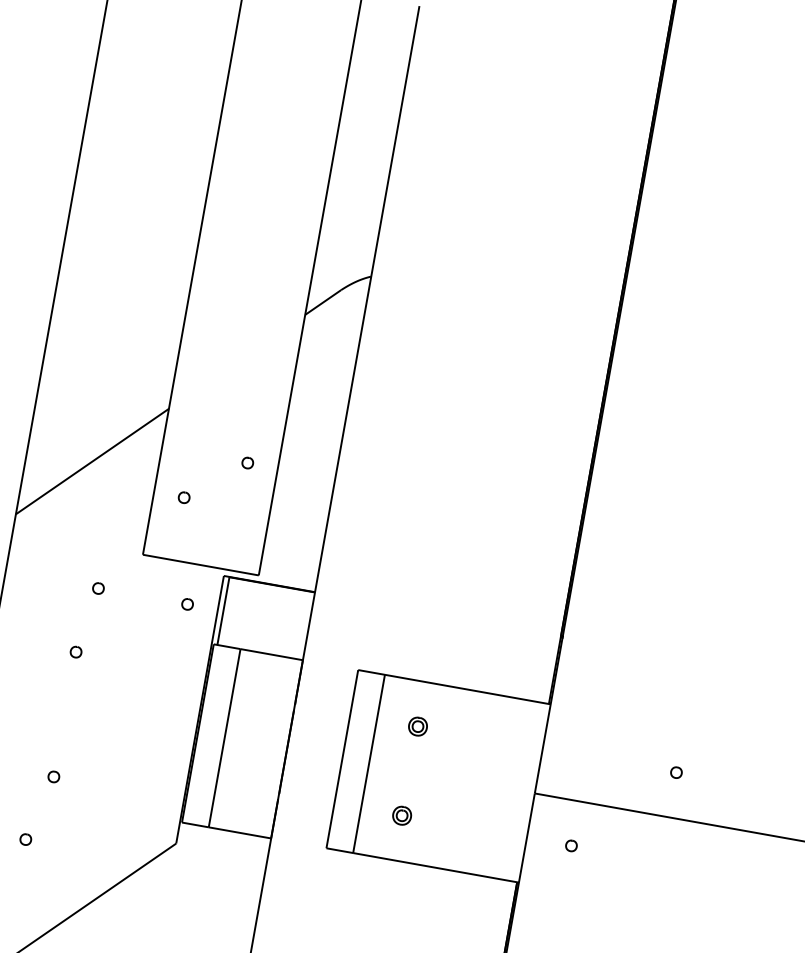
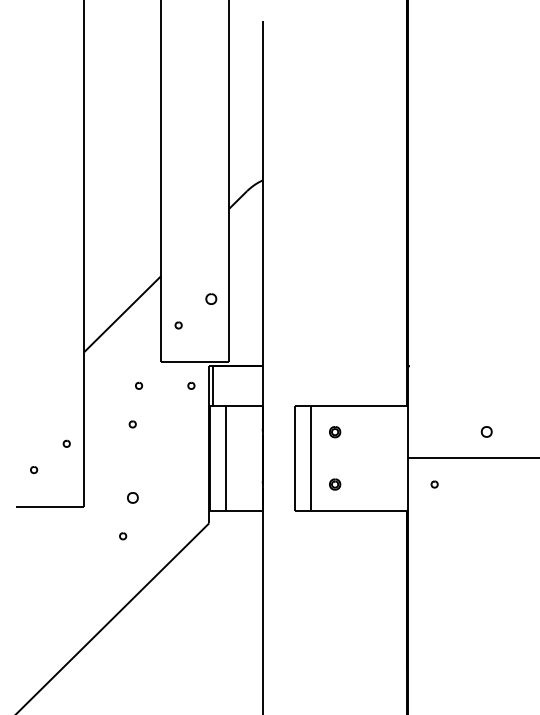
part: (247, 463) -> (211, 299), size x1.6
part: (677, 773) -> (487, 432), size x1.6
part: (53, 776) -> (132, 497), size x1.6

